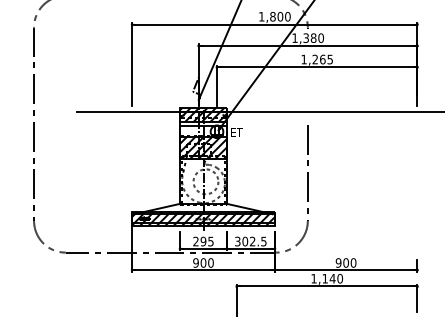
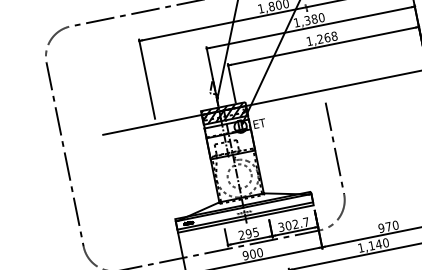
text: (330, 59) -> (334, 36), 1,265 -> 1,268
hatch: (203, 147) -> (230, 144), removed
hatch: (203, 218) -> (244, 211), removed
text: (263, 241) -> (305, 222), 302.5 -> 302.7
text: (345, 262) -> (387, 226), 900 -> 970

